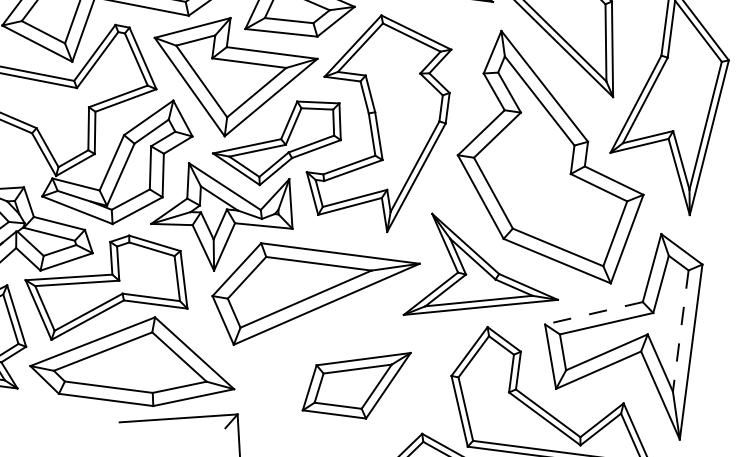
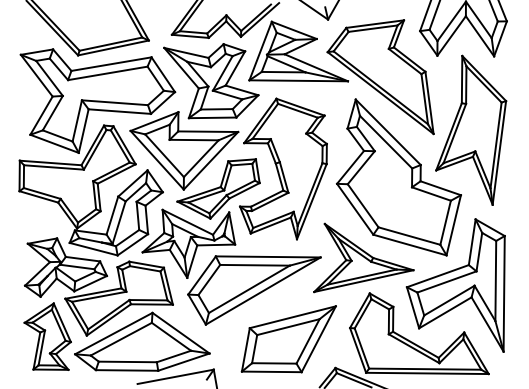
line: (593, 313) -> (437, 276), dashed -> solid
line: (680, 331) -> (495, 281), dashed -> solid
part: (356, 382) -> (288, 339), size x1.43

